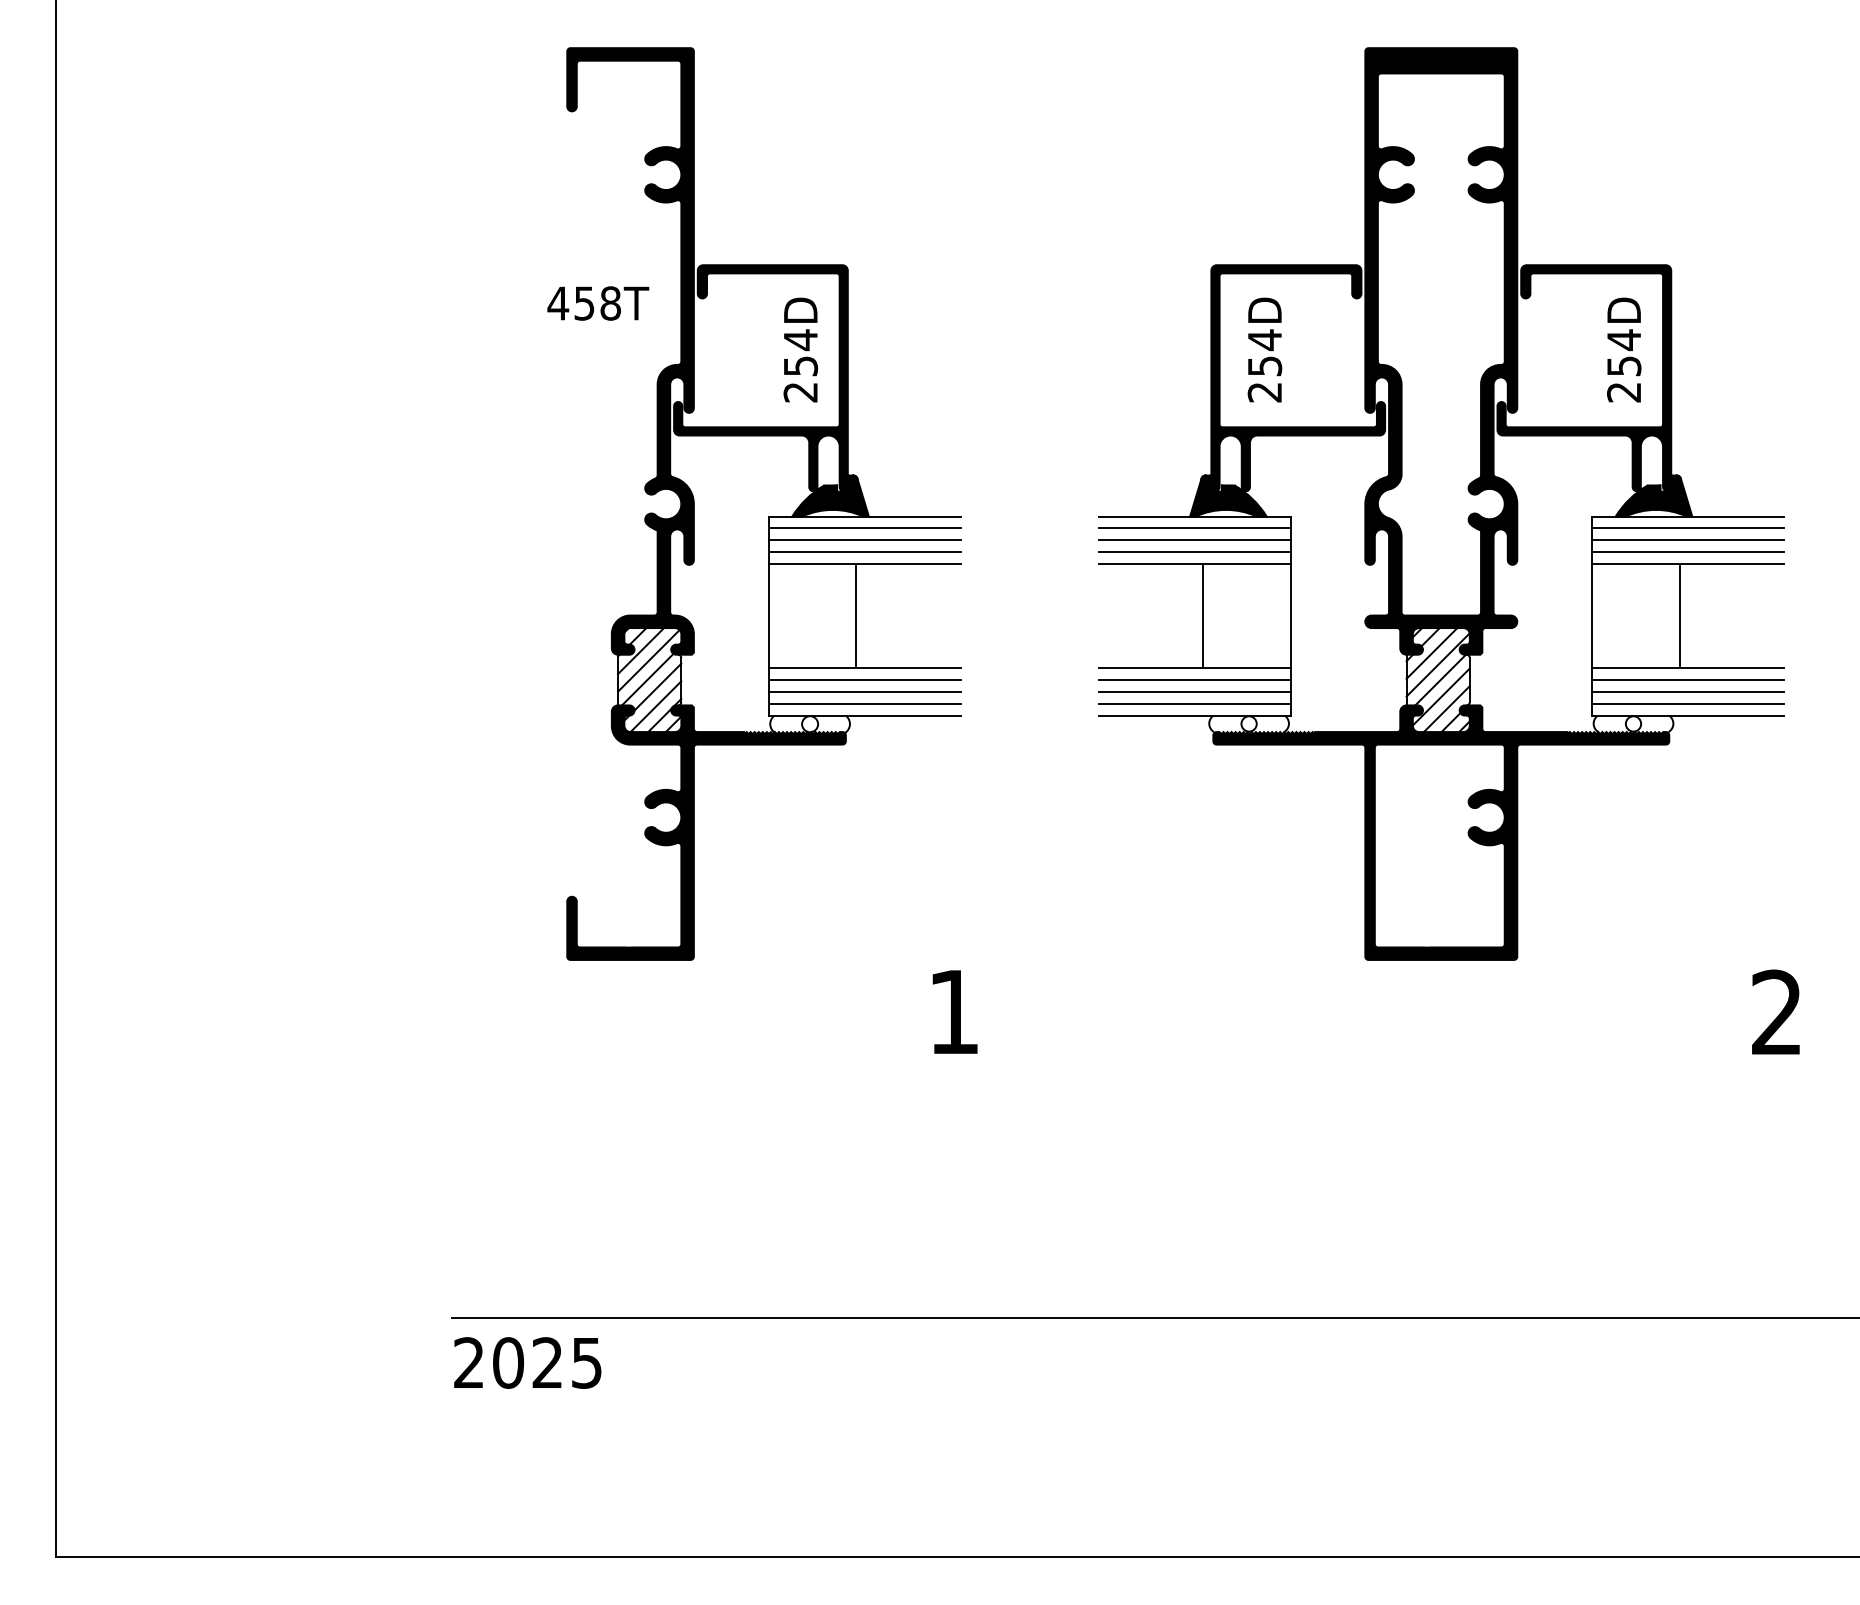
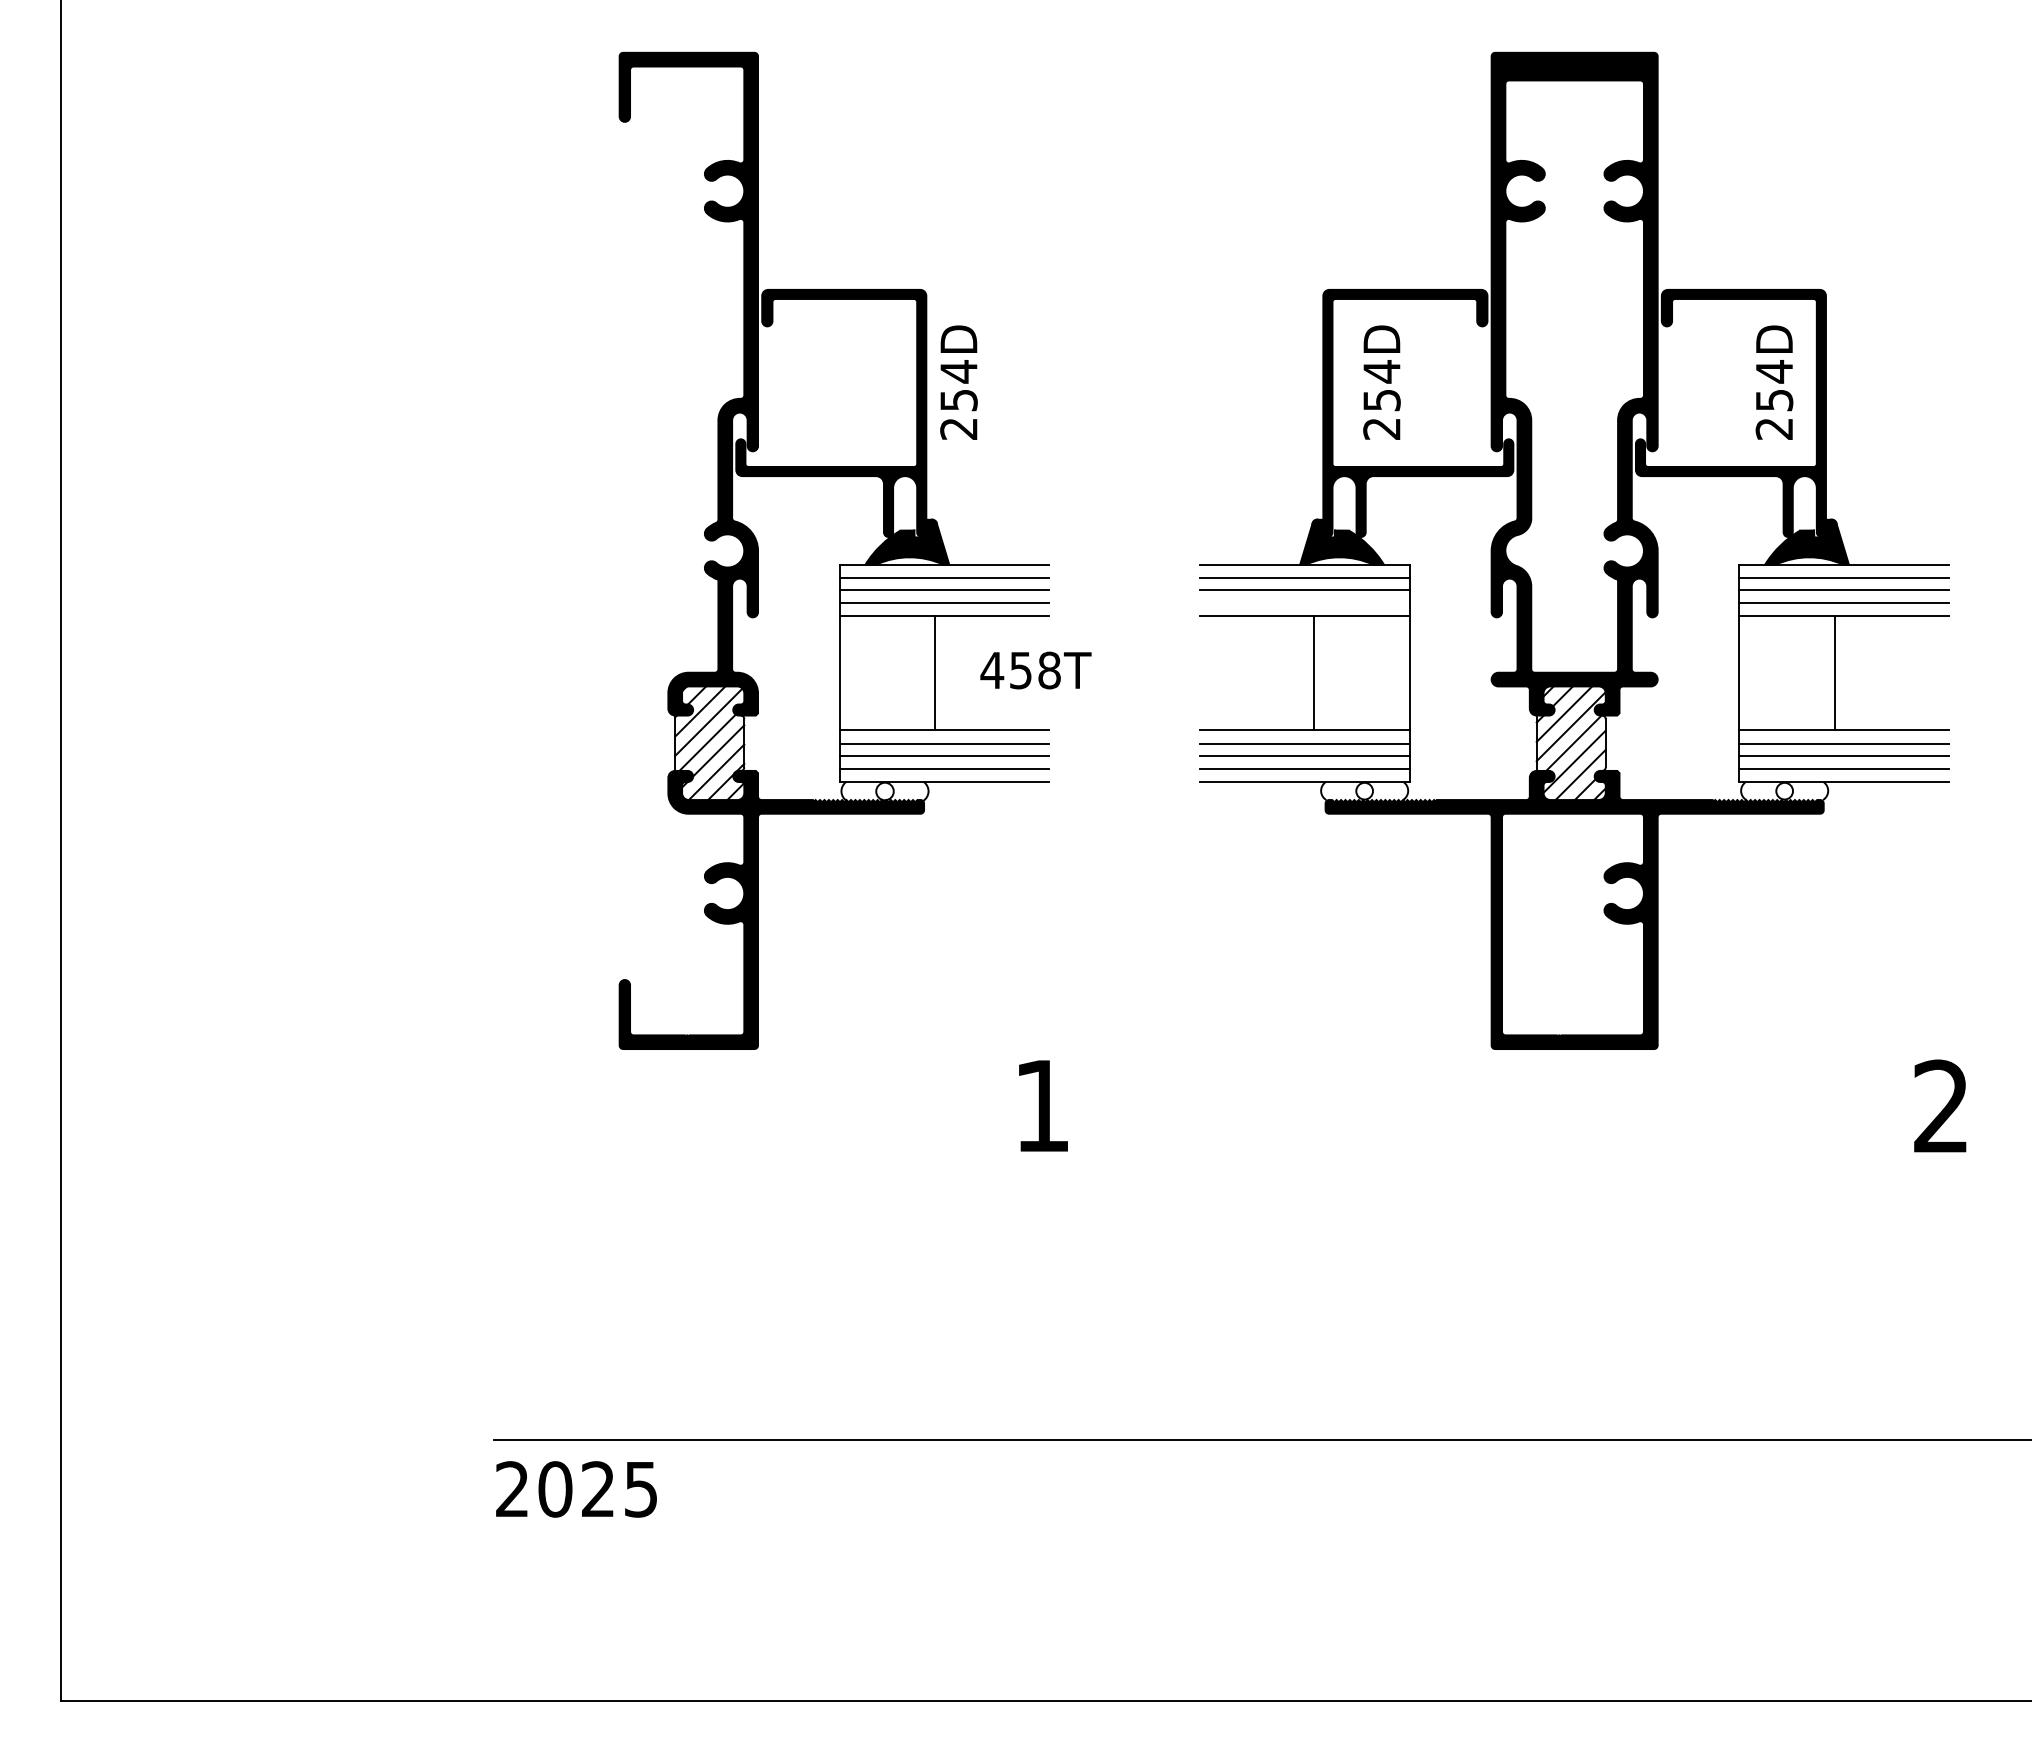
text: (598, 303) -> (1036, 670), moved
text: (800, 349) -> (958, 382), moved
line: (1194, 552) -> (1304, 603), removed

